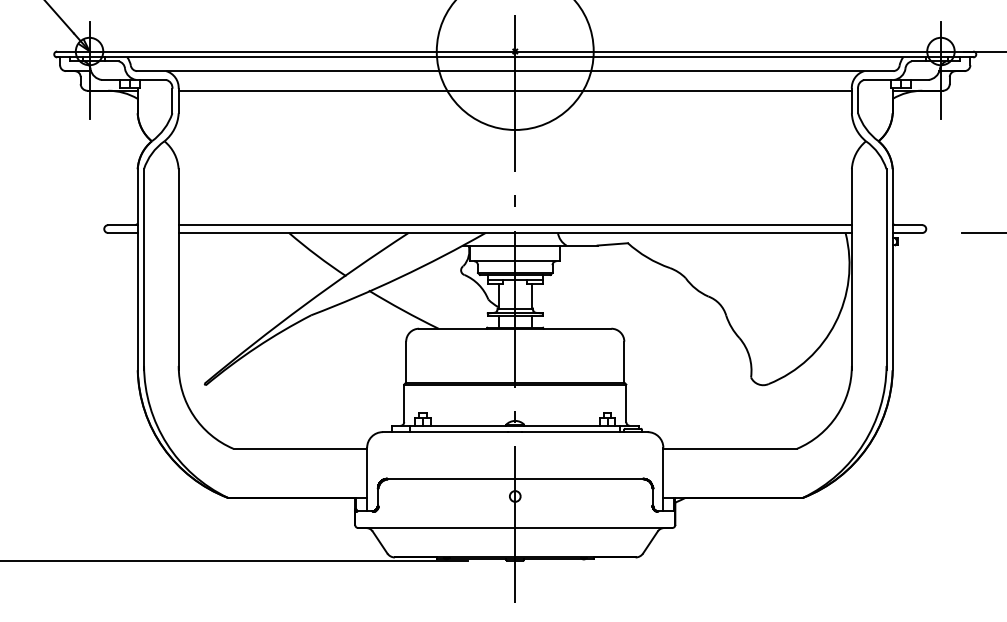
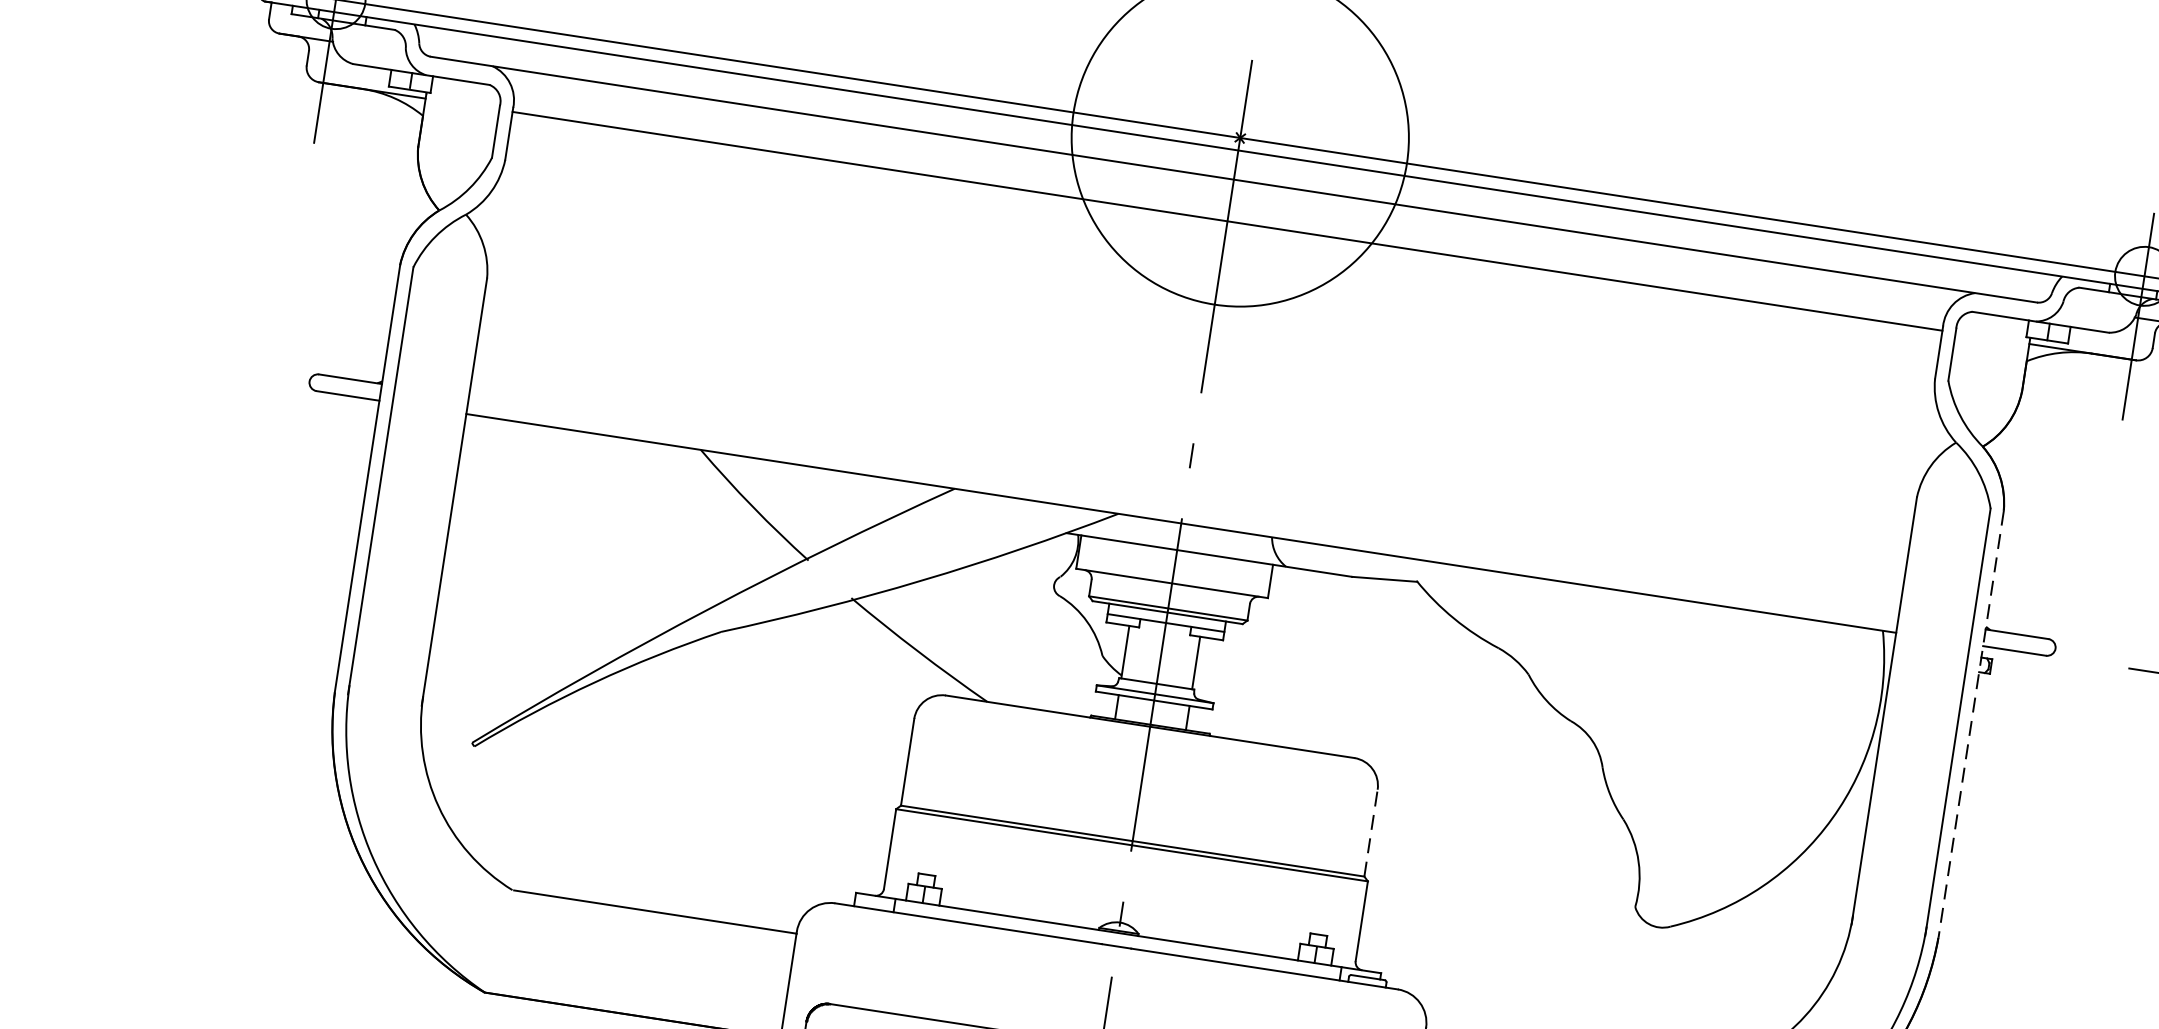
line: (514, 225) -> (1182, 507), removed
line: (892, 269) -> (1970, 723), solid -> dashed
line: (624, 361) -> (1371, 831), solid -> dashed

